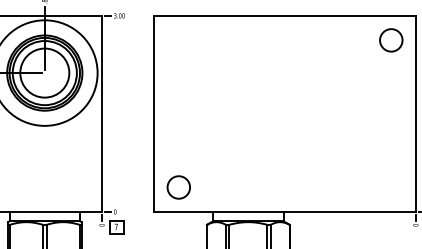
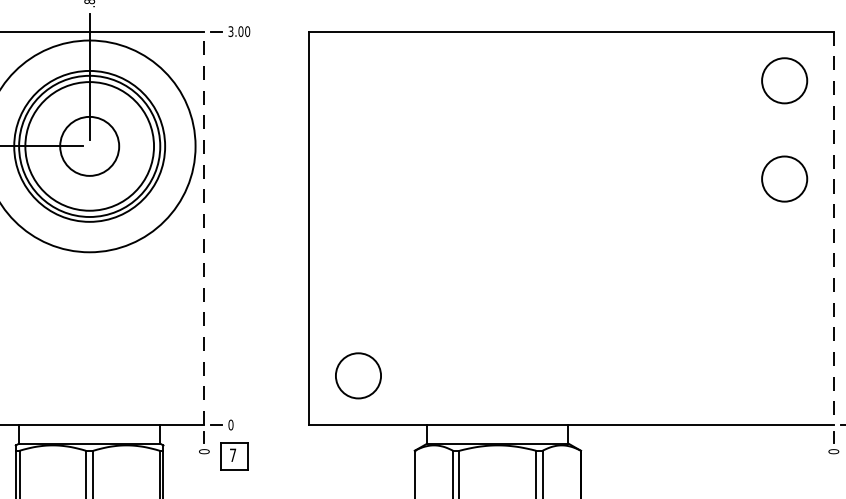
circle: (44, 72) -> (89, 145), size x0.6
circle: (391, 89) -> (785, 179), added
line: (102, 113) -> (205, 227), solid -> dashed
line: (415, 114) -> (833, 229), solid -> dashed

